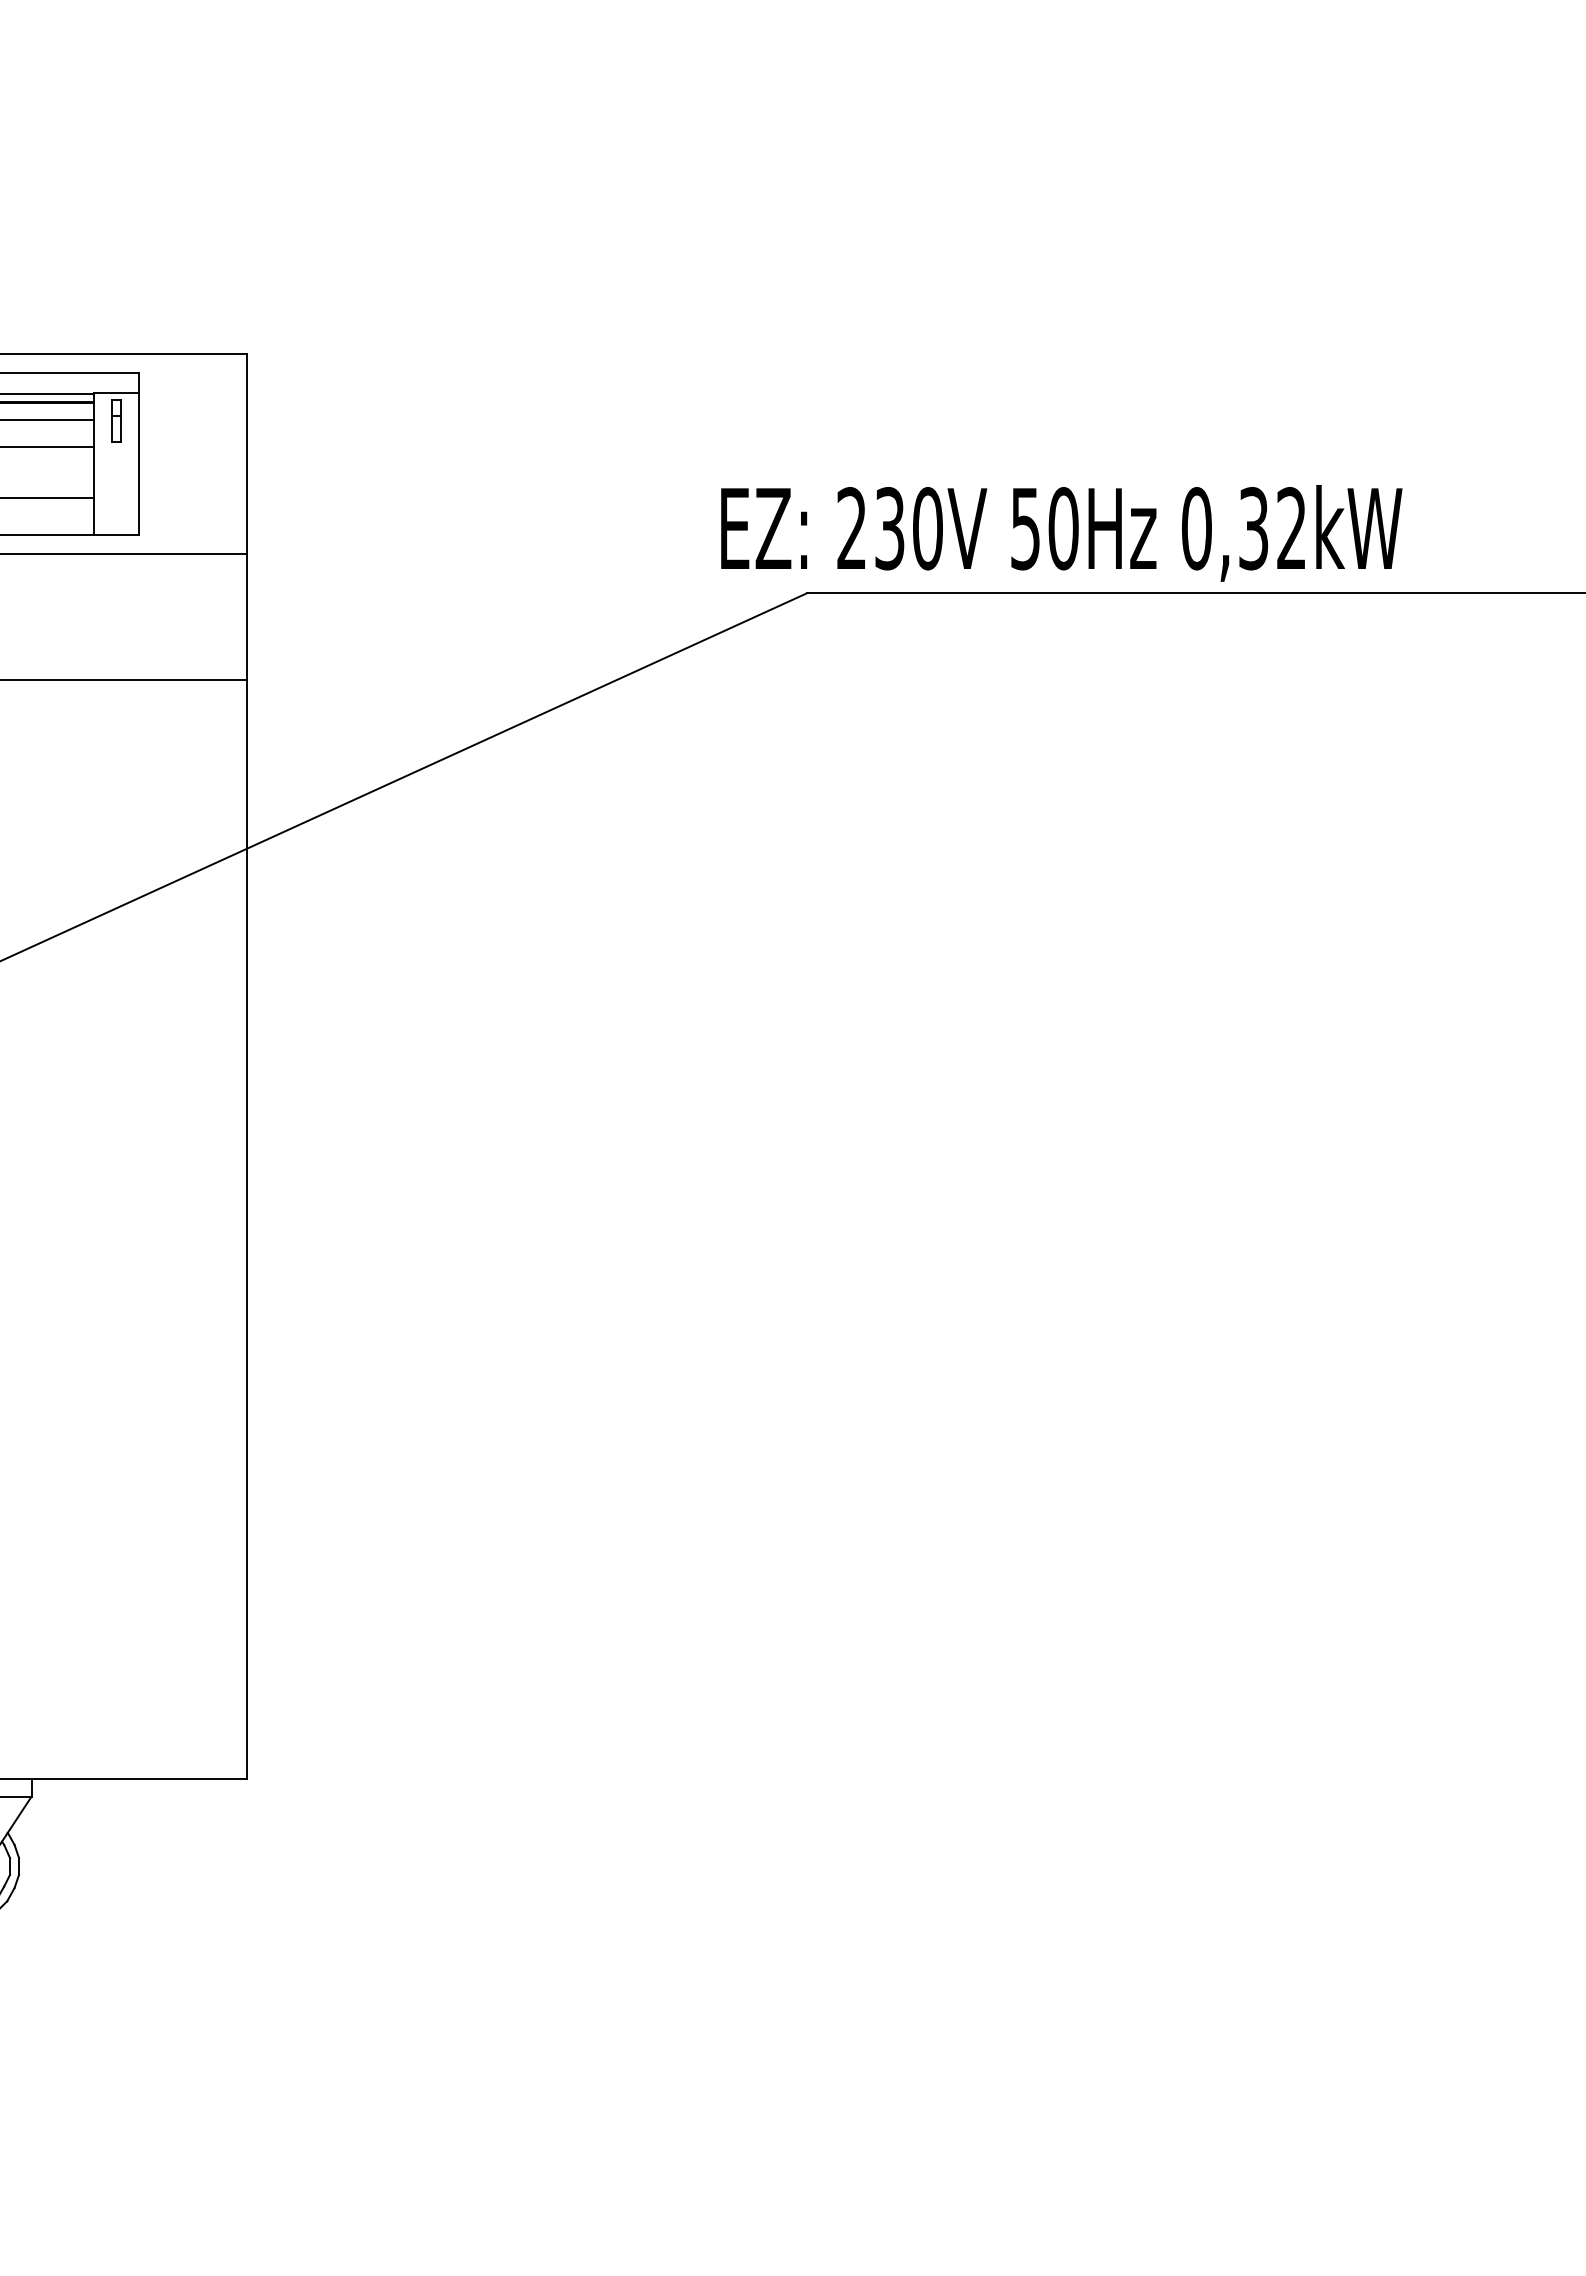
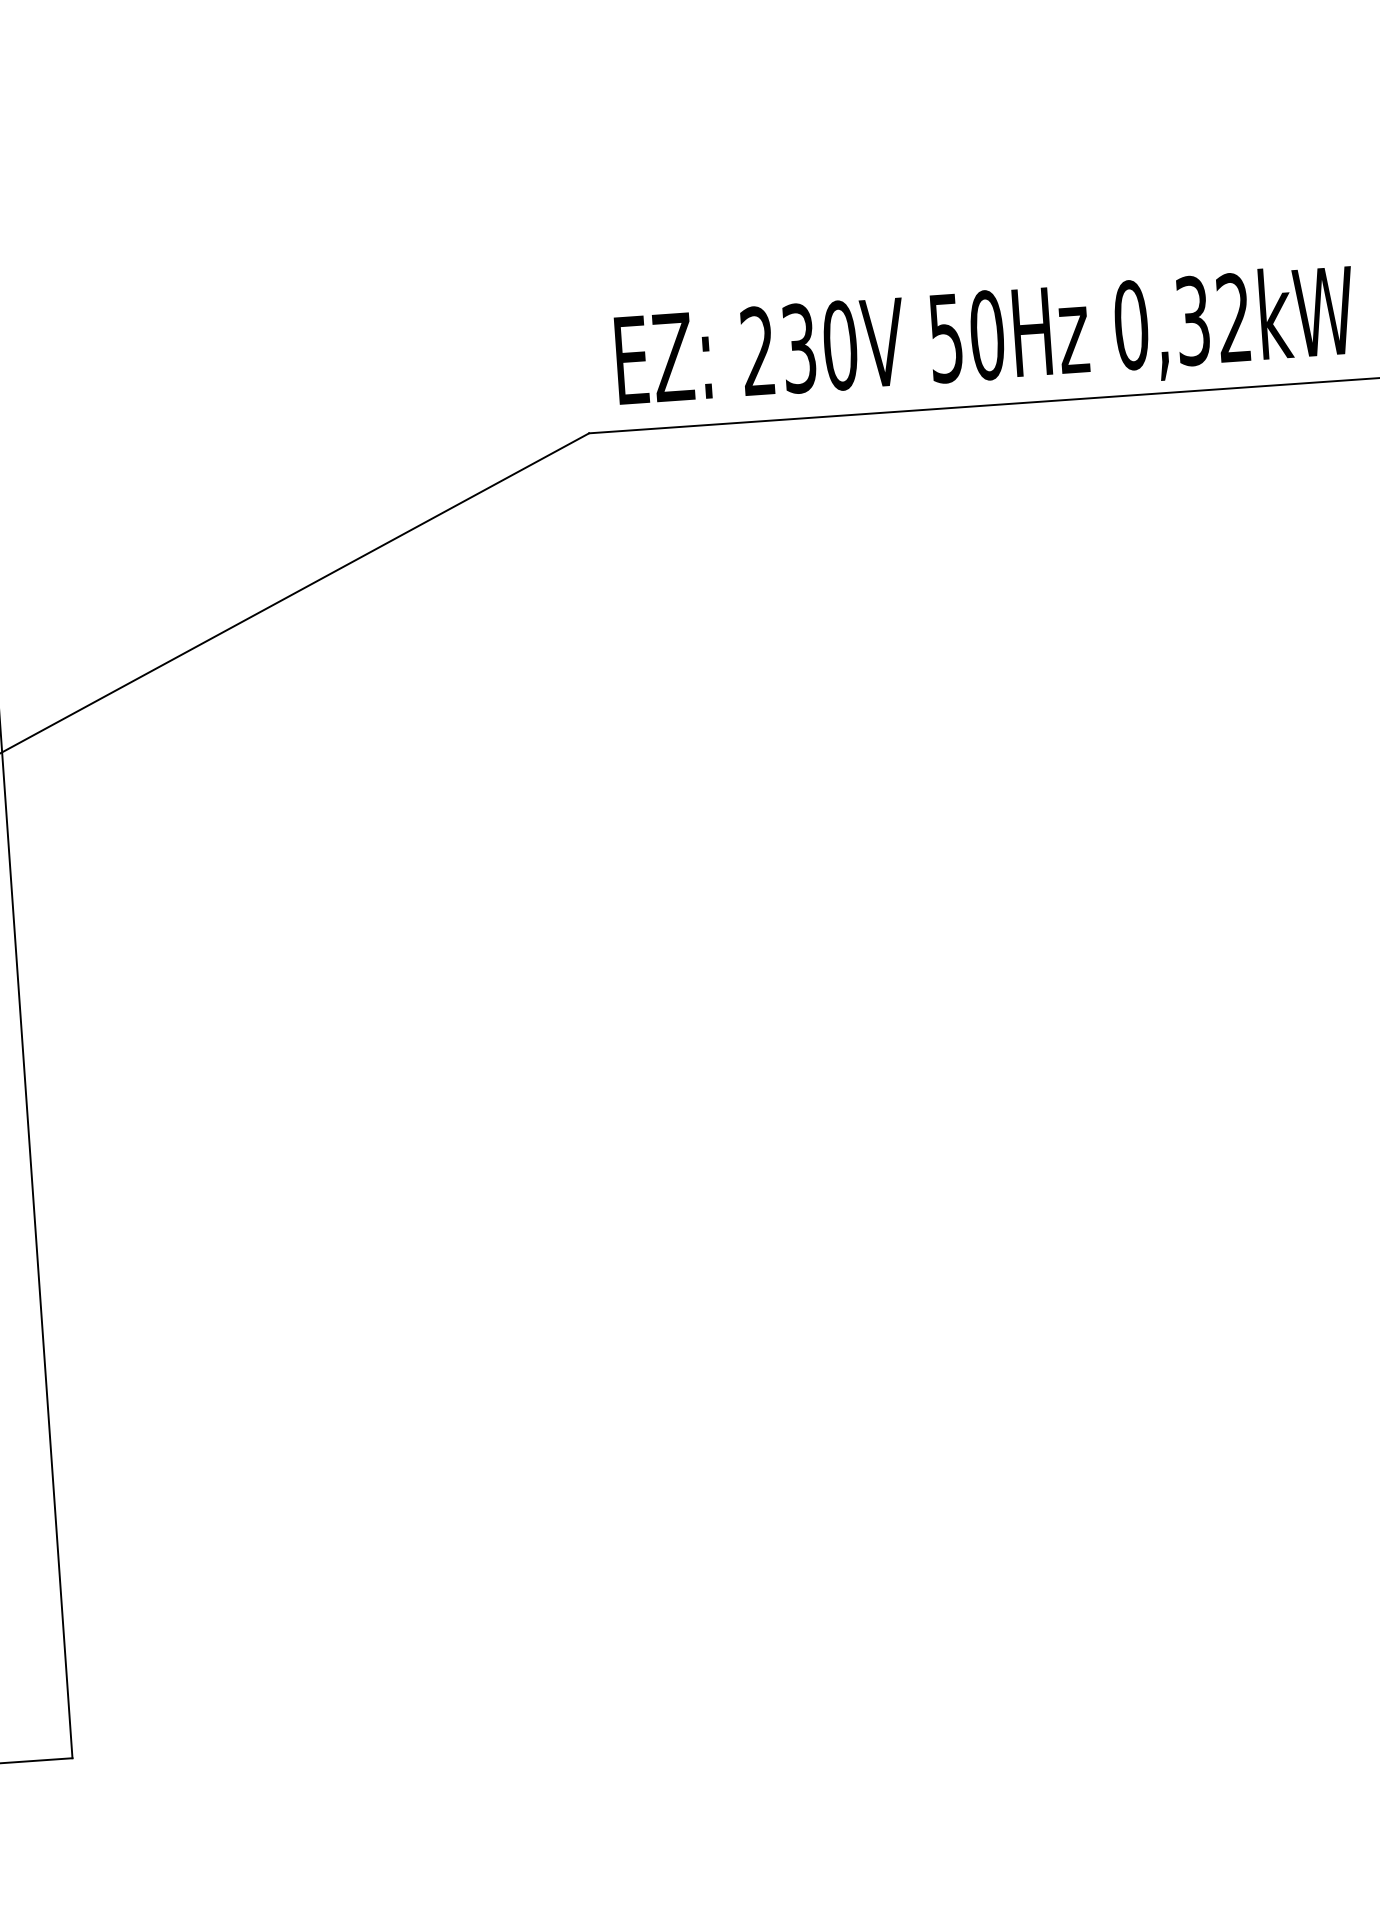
text: (1061, 533) -> (985, 340), moved

